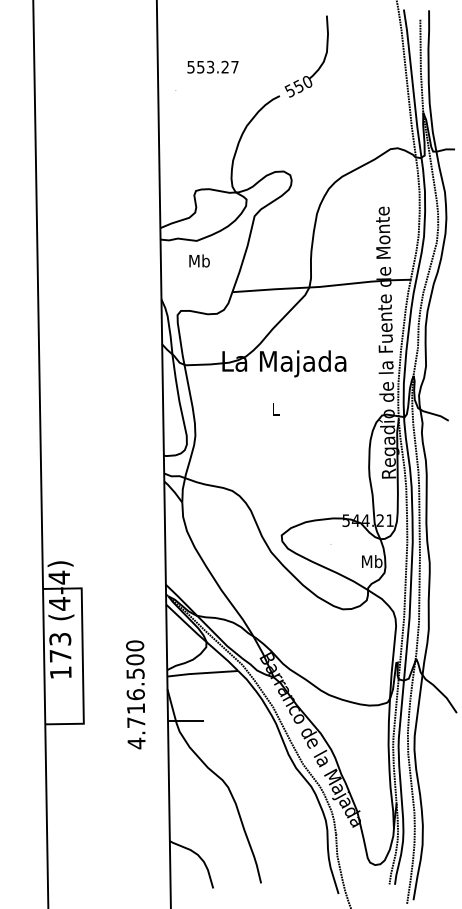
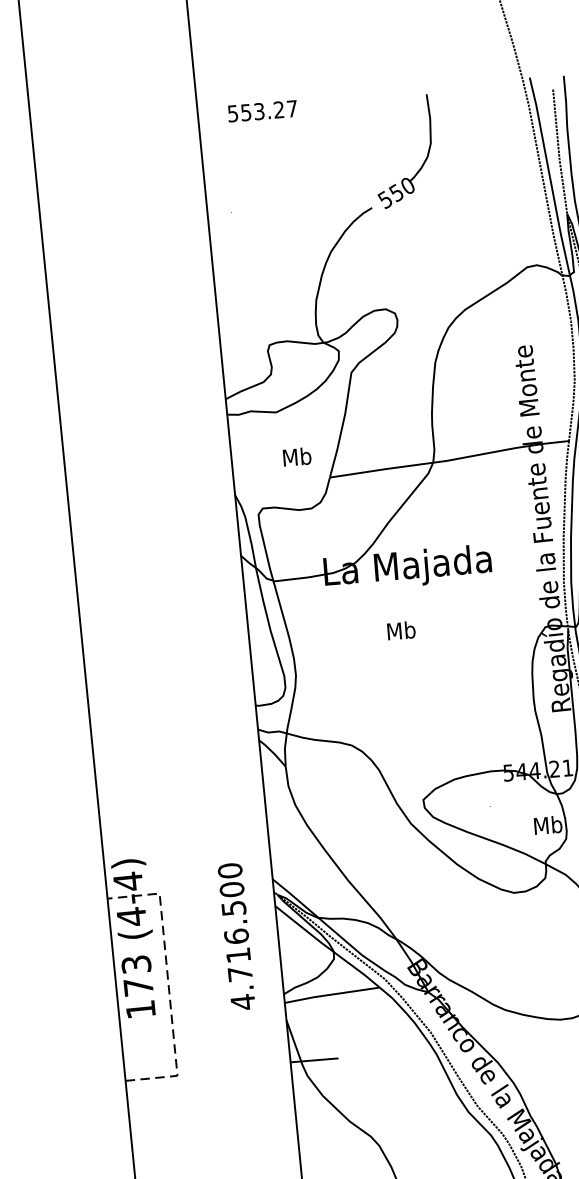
text: (212, 66) -> (261, 110), moved
text: (199, 260) -> (297, 456), moved
text: (275, 408) -> (400, 629), L -> Mb
line: (82, 656) -> (168, 985), solid -> dashed
text: (135, 694) -> (236, 936), moved

